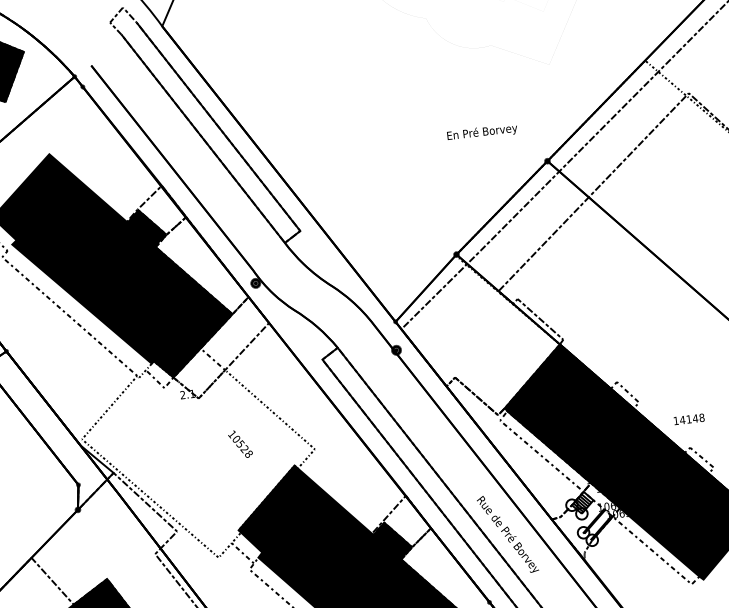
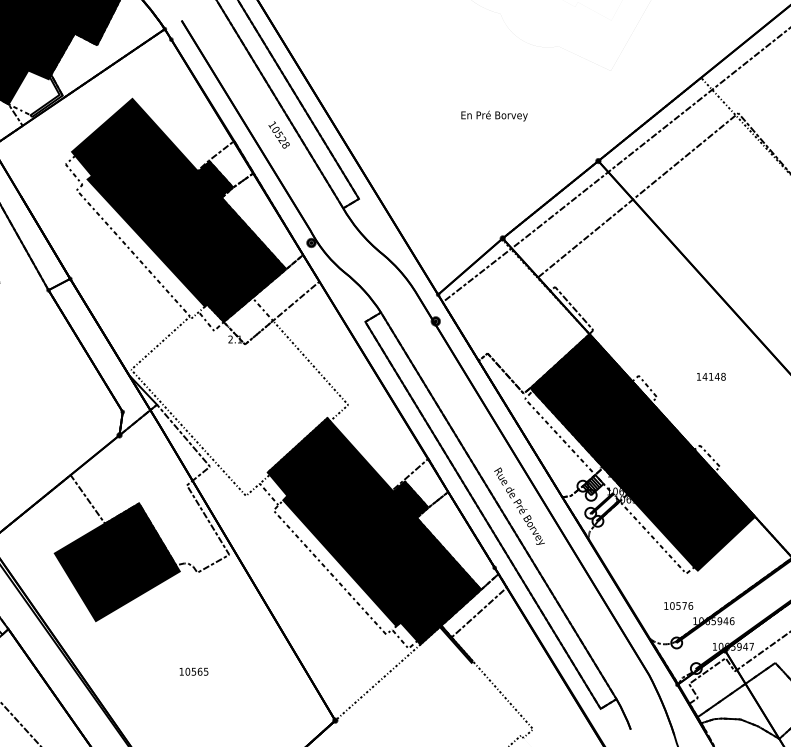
text: (482, 132) -> (494, 115), moved
text: (689, 418) -> (711, 376), moved
text: (239, 443) -> (278, 134), moved

